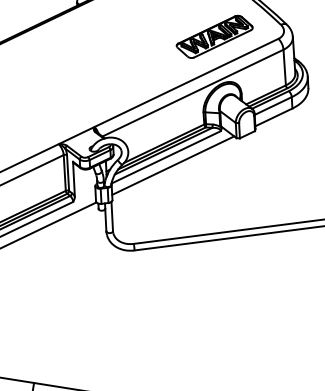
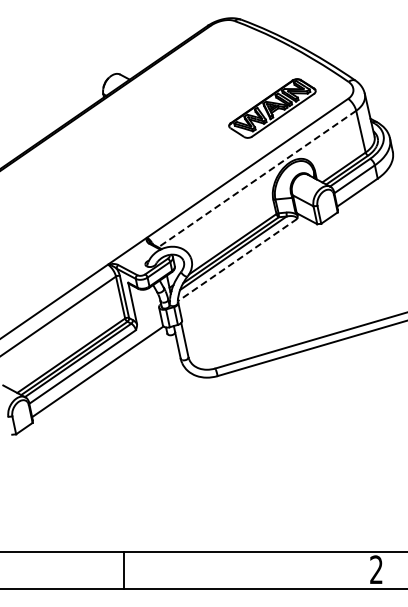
line: (192, 93) -> (256, 179), solid -> dashed
line: (166, 157) -> (237, 260), solid -> dashed
line: (173, 165) -> (247, 268), removed

